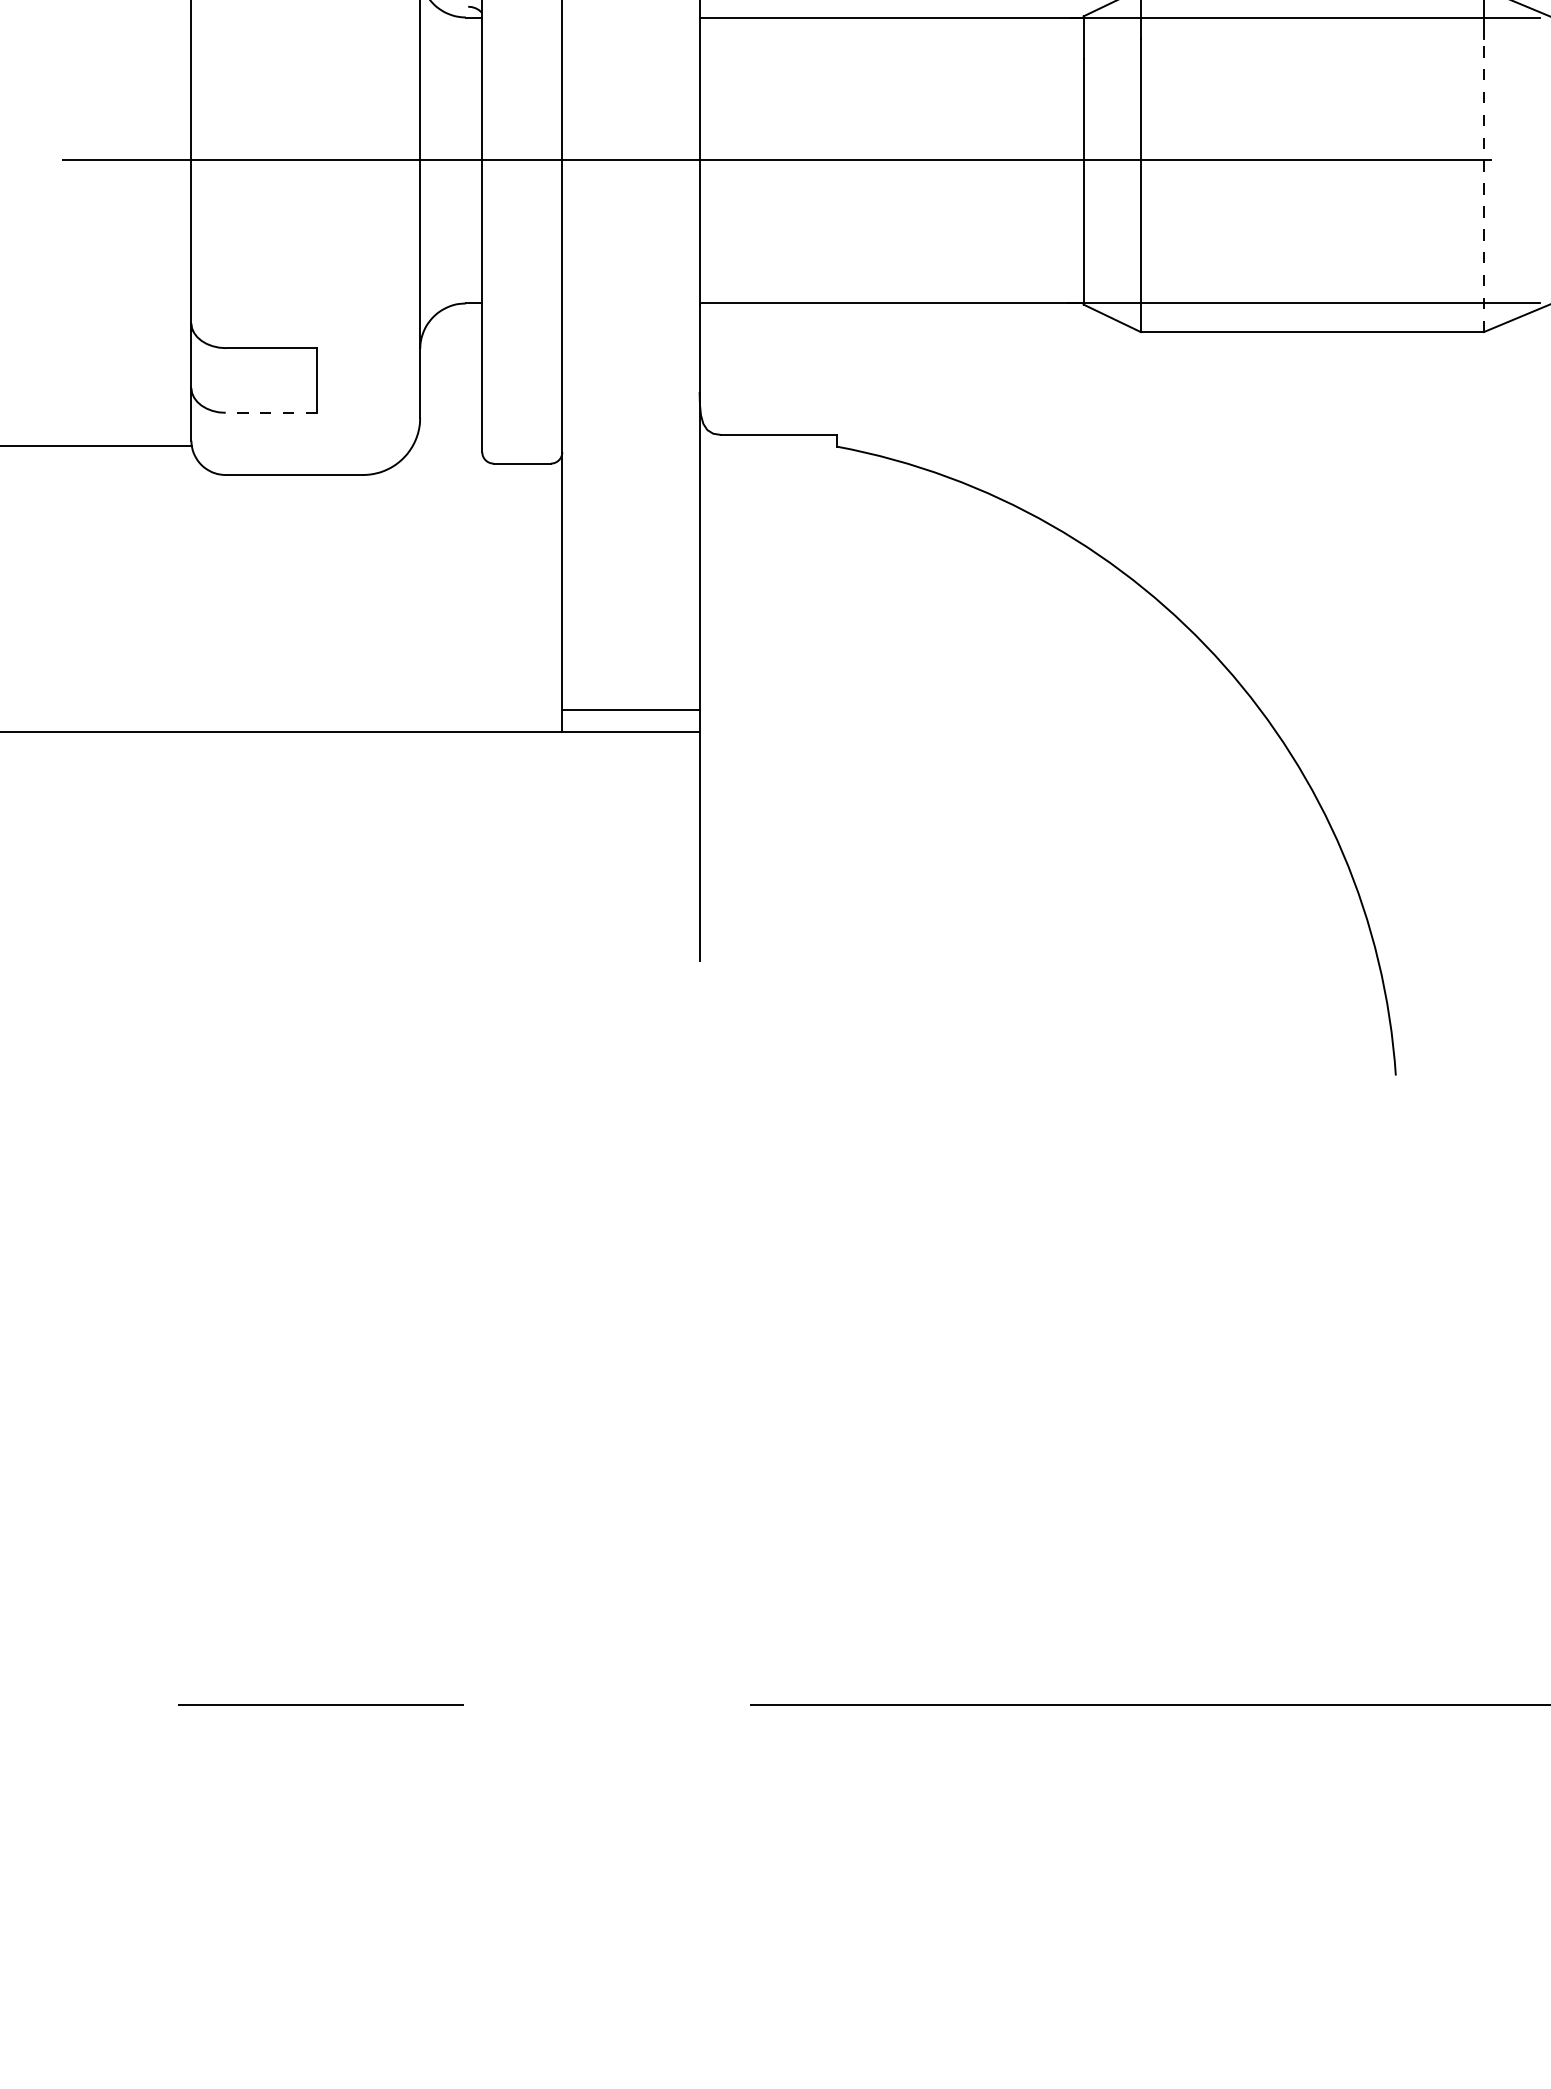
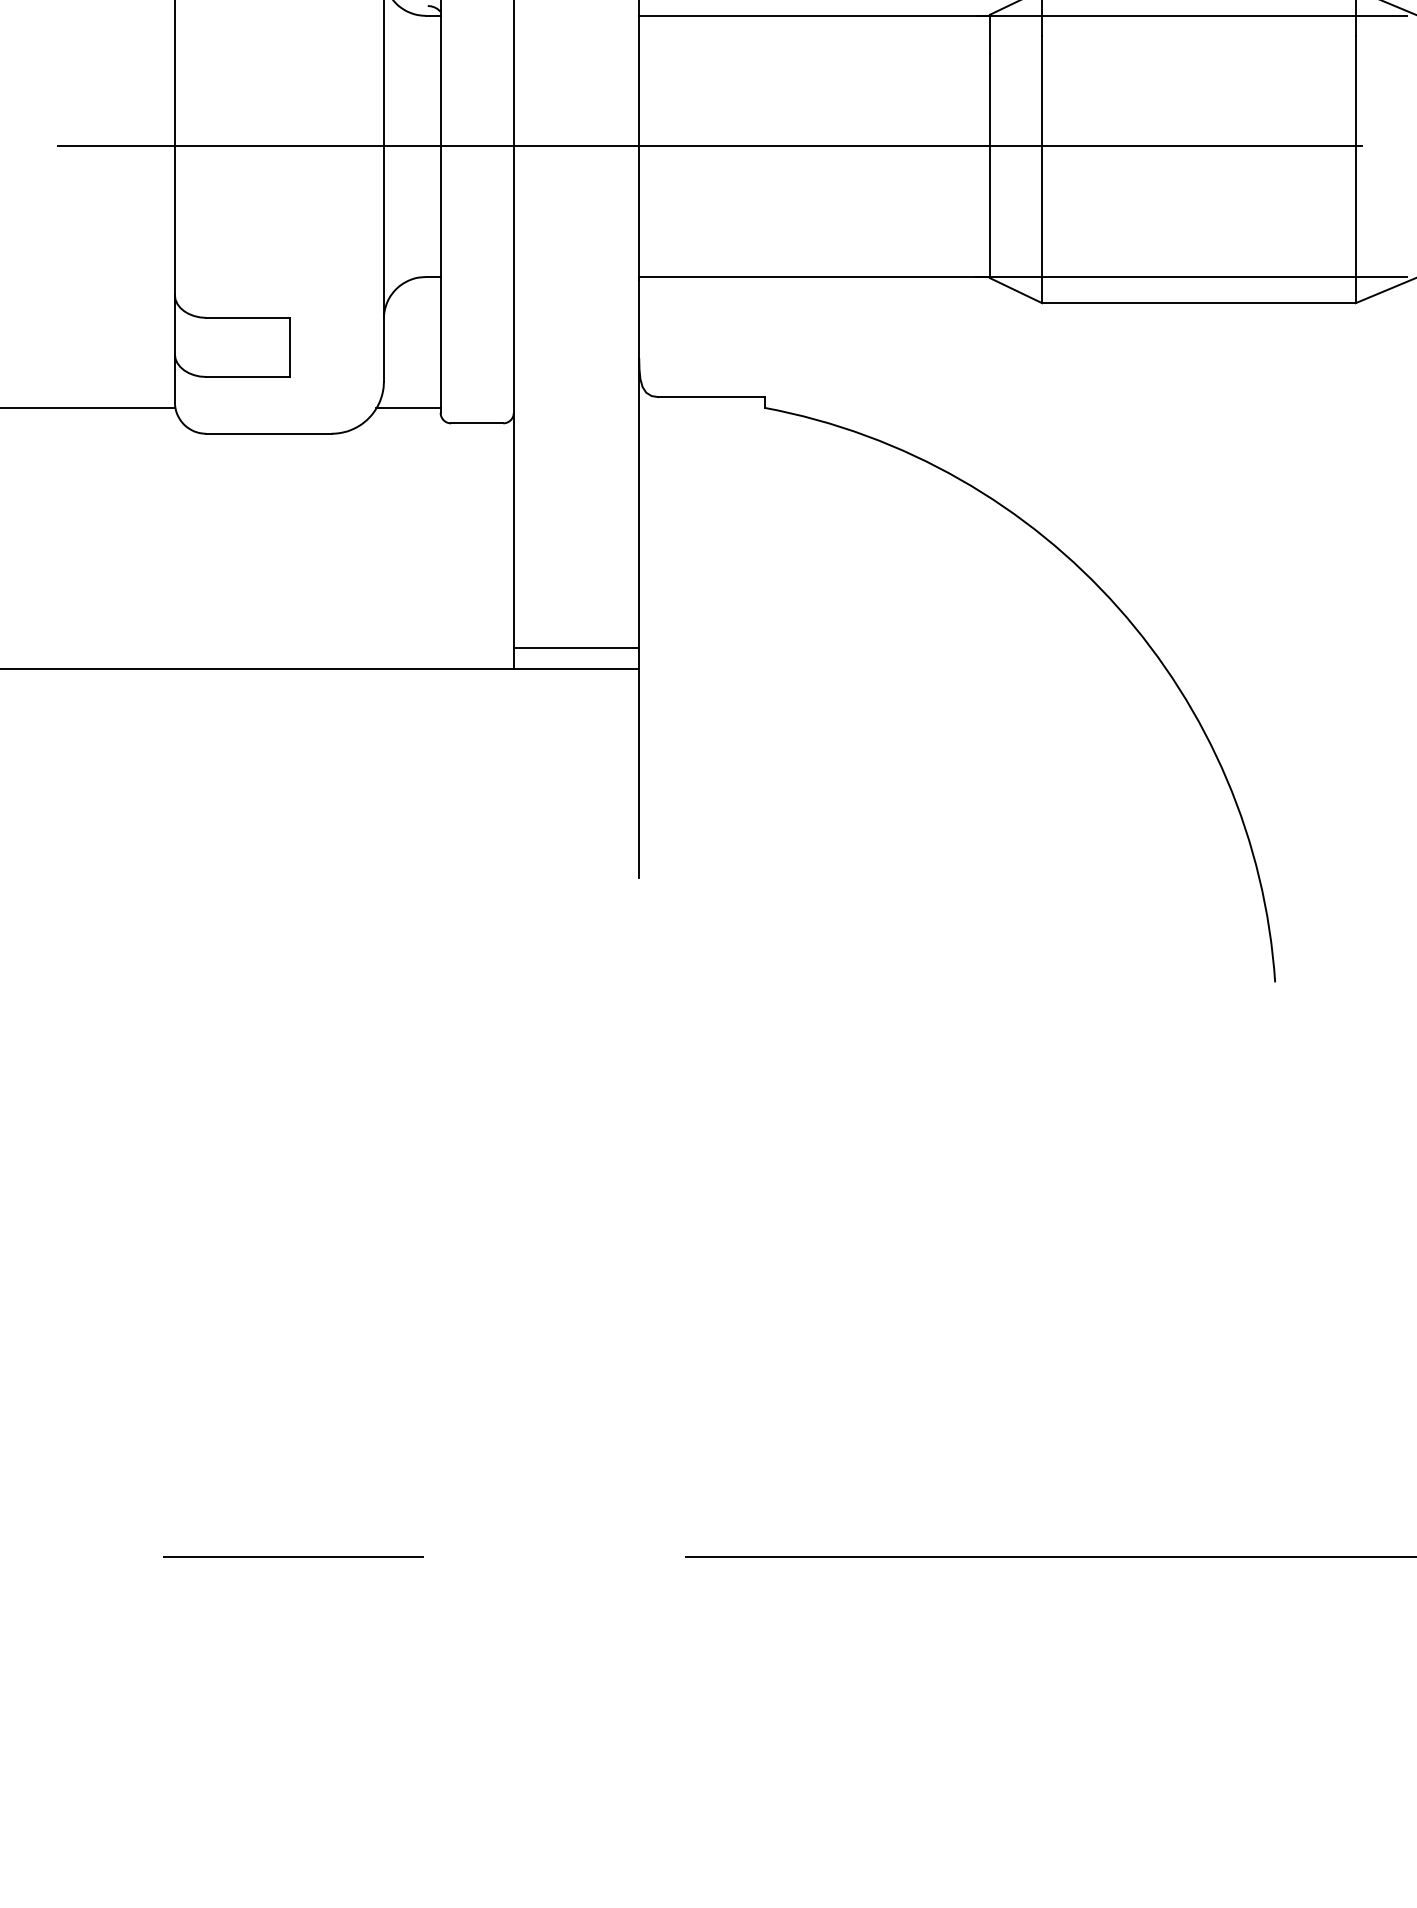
line: (1483, 185) -> (1355, 169), dashed -> solid
line: (271, 412) -> (248, 376), dashed -> solid
line: (446, 446) -> (407, 407), added

